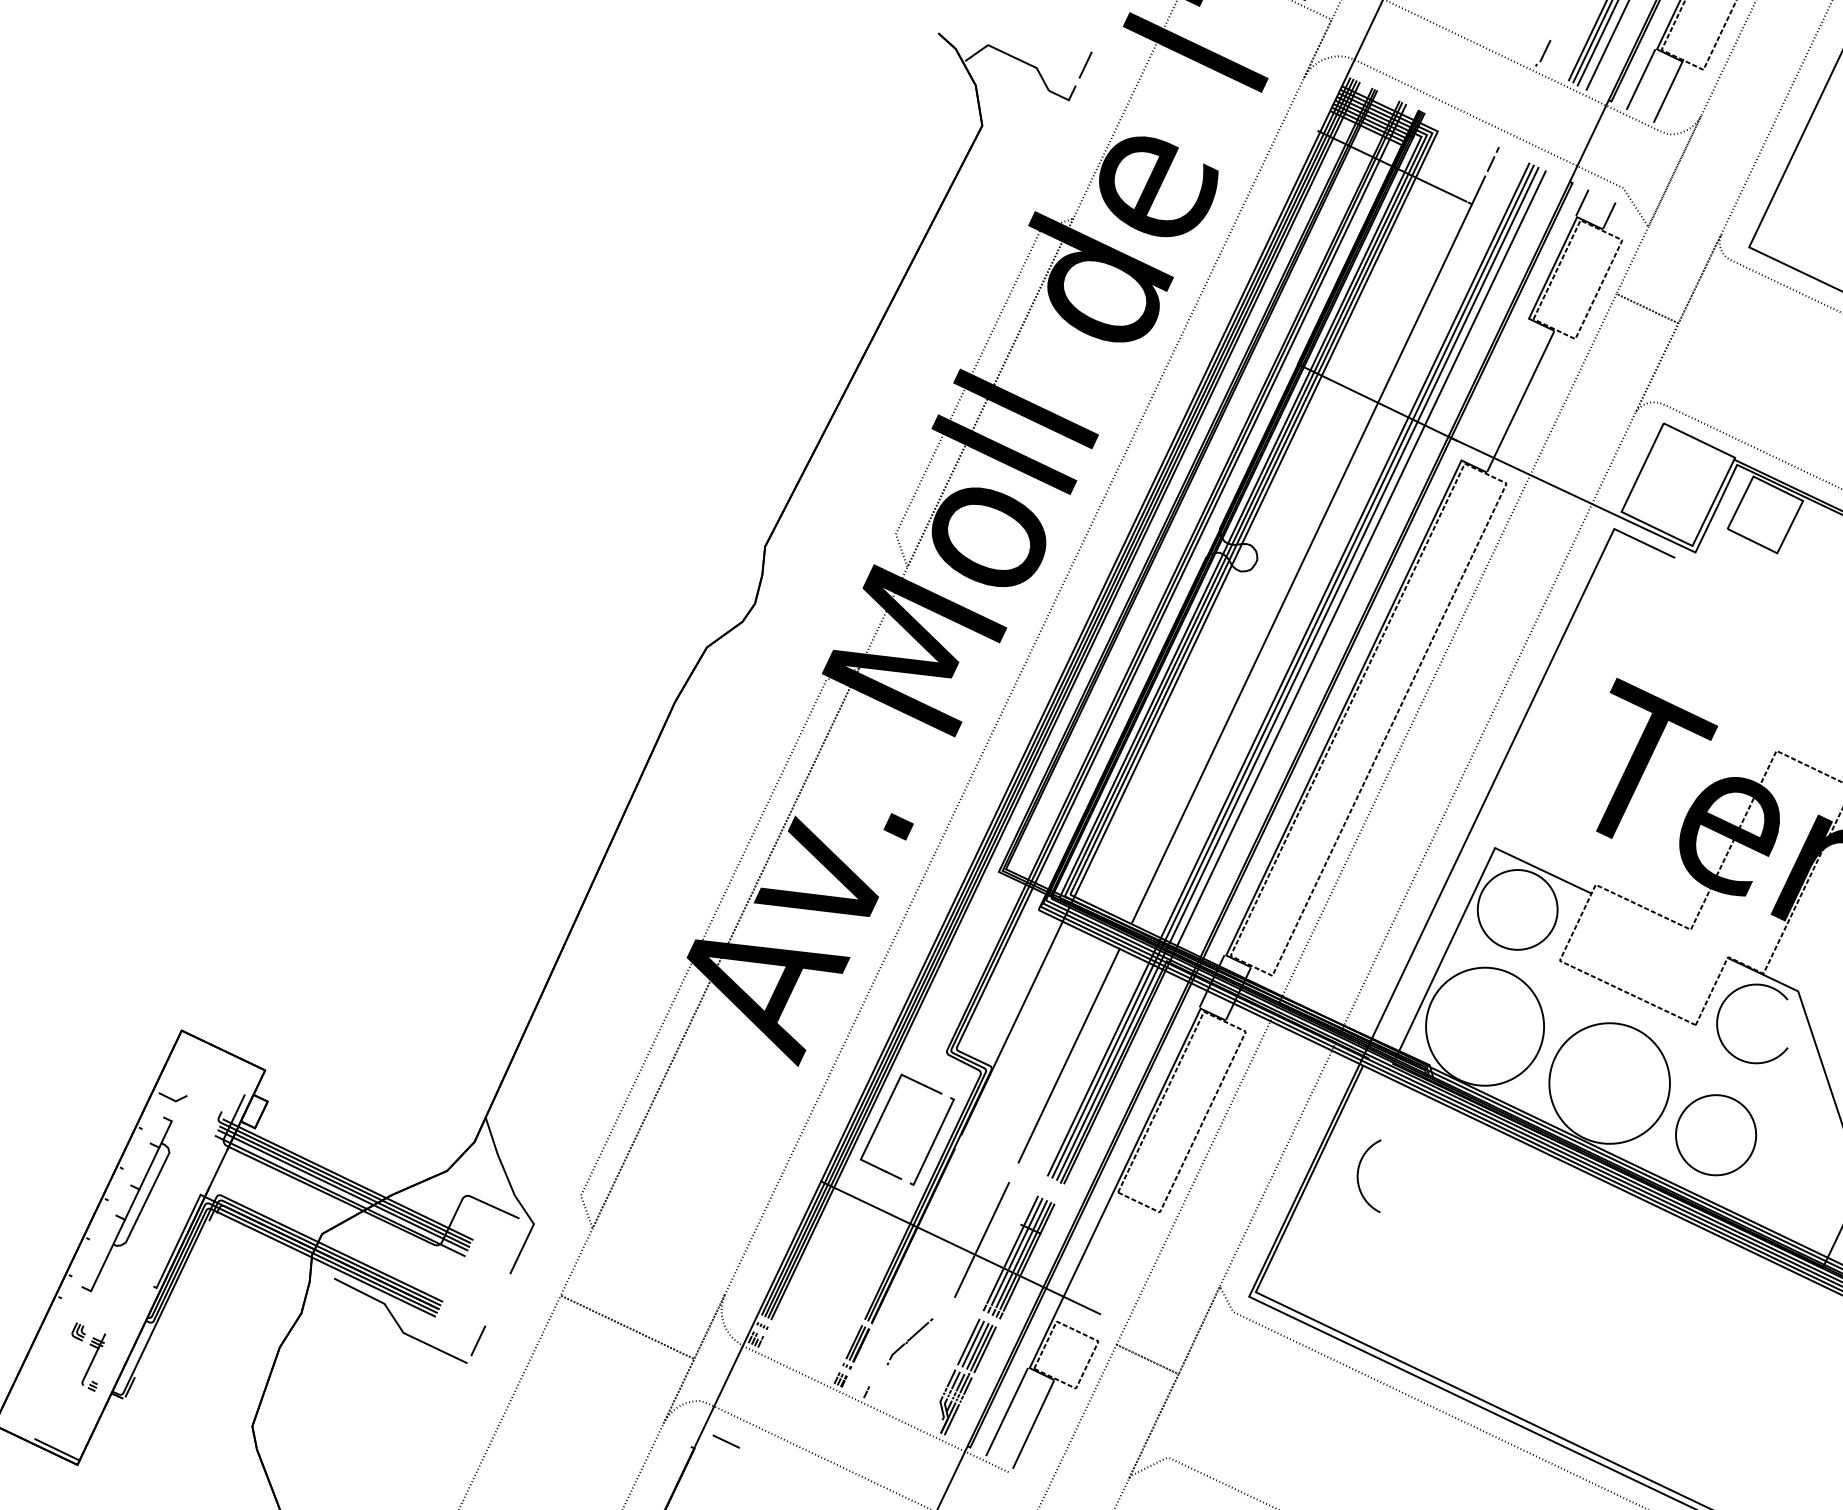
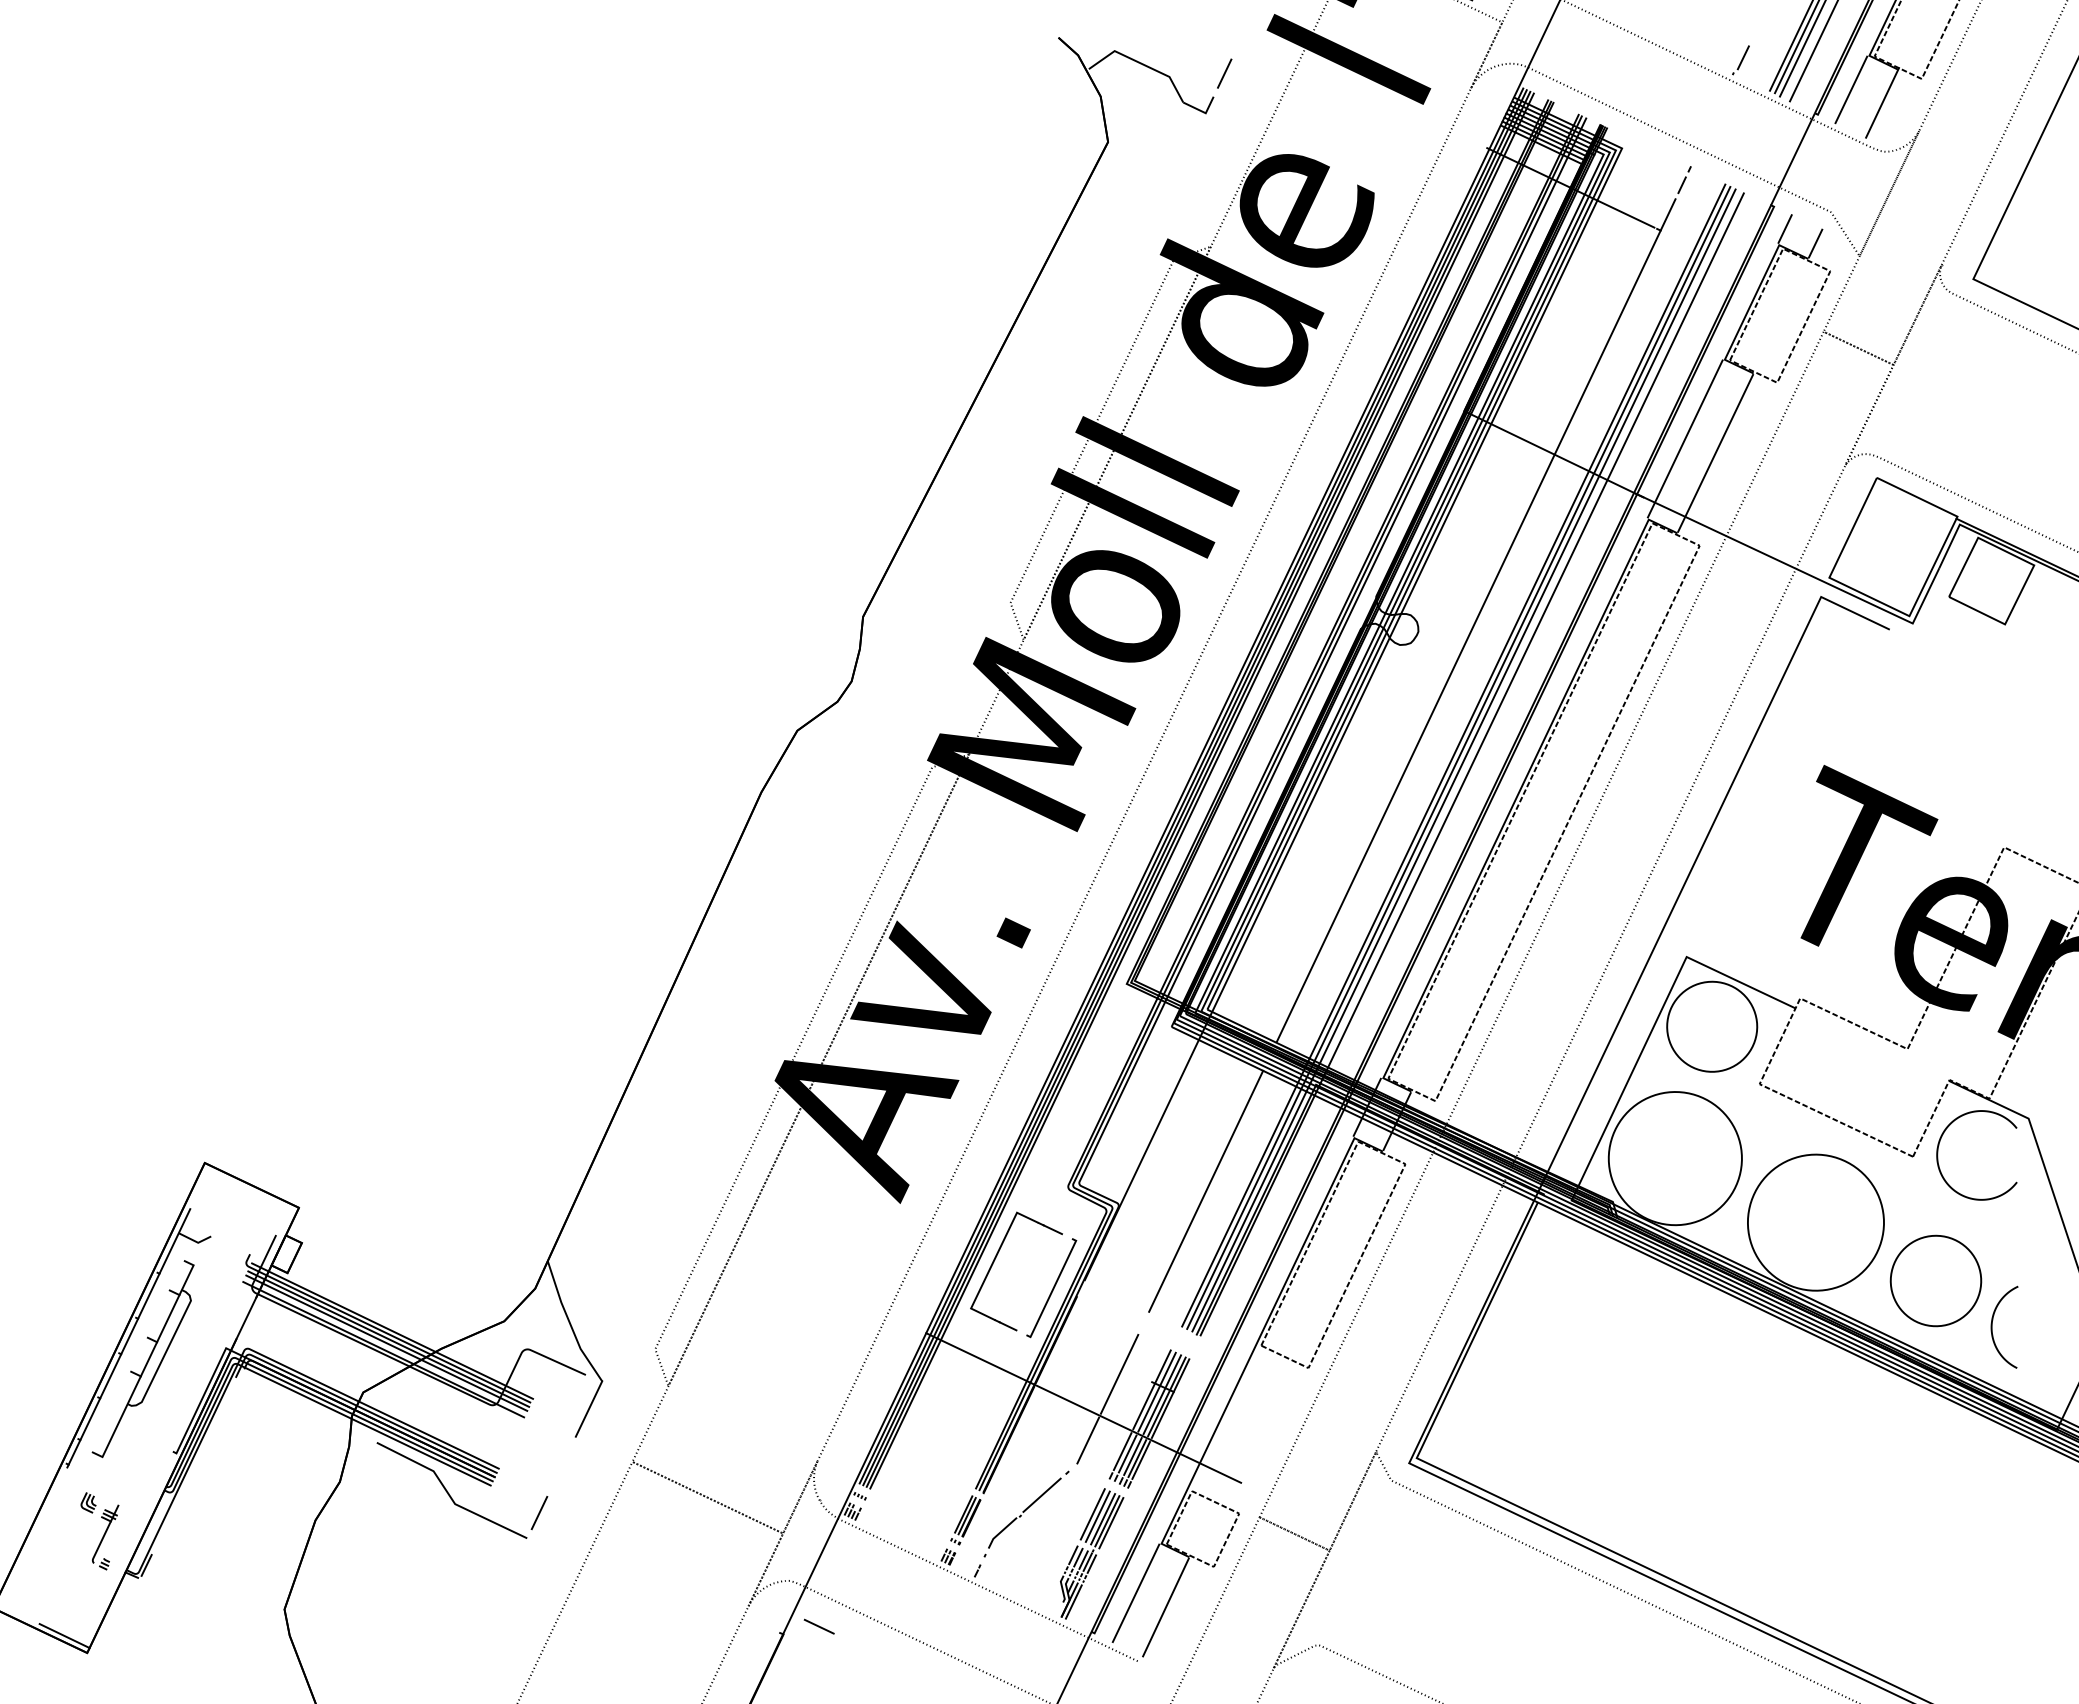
line: (1493, 388) -> (1684, 438), added
curve: (1358, 1175) -> (1992, 1326), moved
line: (114, 1186) -> (128, 1338), added
part: (909, 1341) -> (1026, 1513), size x1.67

